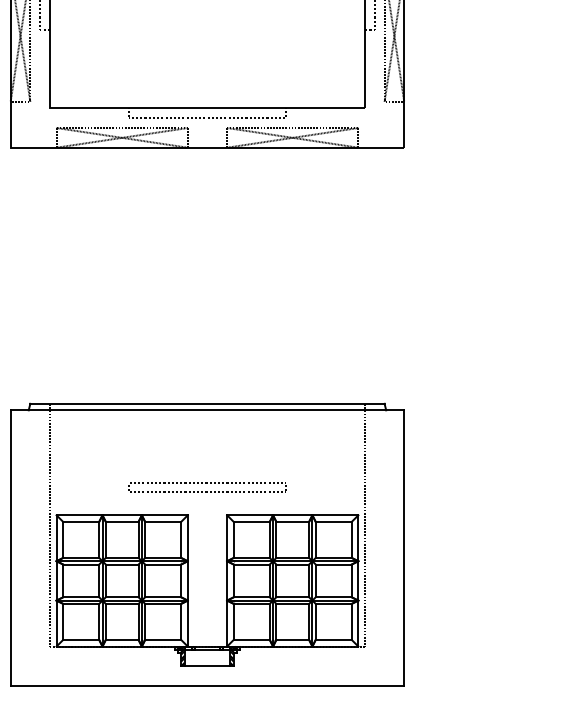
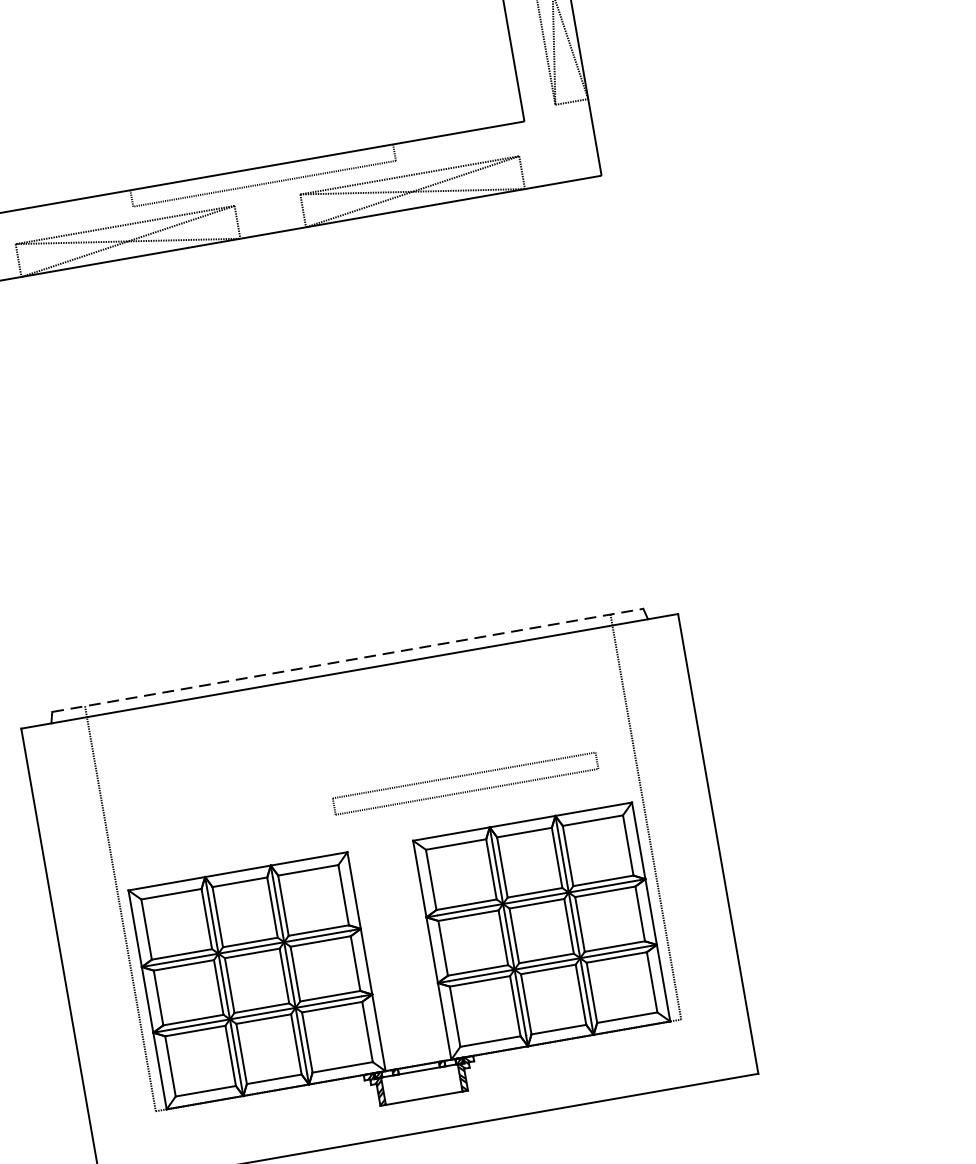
line: (207, 403) -> (347, 659), solid -> dashed
part: (207, 487) -> (465, 783), moved

